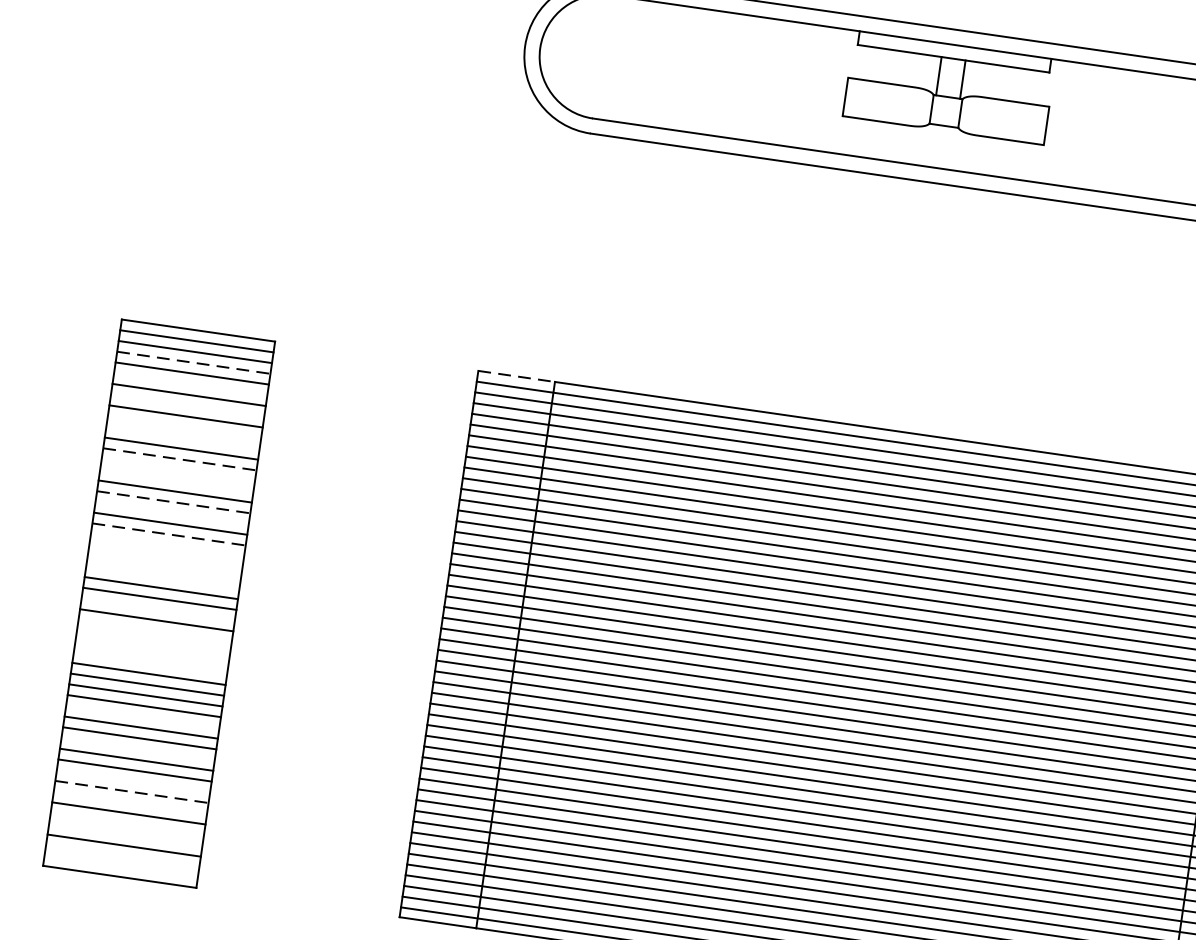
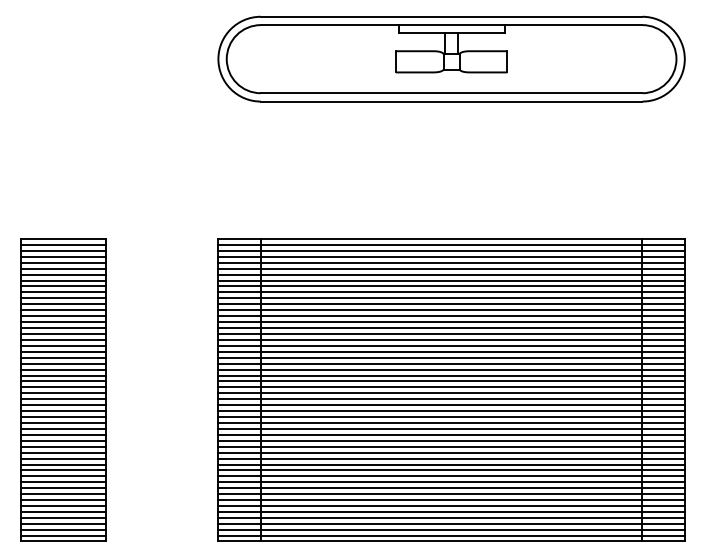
line: (195, 362) -> (64, 256), dashed -> solid
line: (518, 375) -> (240, 238), dashed -> solid
line: (190, 383) -> (63, 268), added
line: (187, 405) -> (63, 280), added
line: (184, 427) -> (63, 292), added
line: (182, 438) -> (63, 298), added
line: (181, 460) -> (64, 310), dashed -> solid
line: (178, 470) -> (63, 316), added
line: (176, 481) -> (63, 322), added
line: (175, 501) -> (64, 333), dashed -> solid
line: (172, 512) -> (63, 339), added
line: (170, 534) -> (64, 351), dashed -> solid
line: (167, 544) -> (63, 357), added
line: (165, 555) -> (63, 363), added
line: (164, 566) -> (63, 369), added
line: (162, 577) -> (63, 375), added
line: (158, 609) -> (63, 393), added
line: (154, 631) -> (63, 405), added
line: (153, 642) -> (63, 411), added
line: (151, 653) -> (63, 417), added
line: (150, 664) -> (63, 423), added
line: (142, 716) -> (63, 452), added
line: (138, 749) -> (63, 470), added
line: (133, 781) -> (63, 488), added
line: (133, 792) -> (64, 494), dashed -> solid
line: (130, 803) -> (63, 500), added
line: (127, 824) -> (63, 512), added
line: (125, 833) -> (63, 517), added
line: (122, 855) -> (63, 529), added
line: (121, 866) -> (63, 535), added

